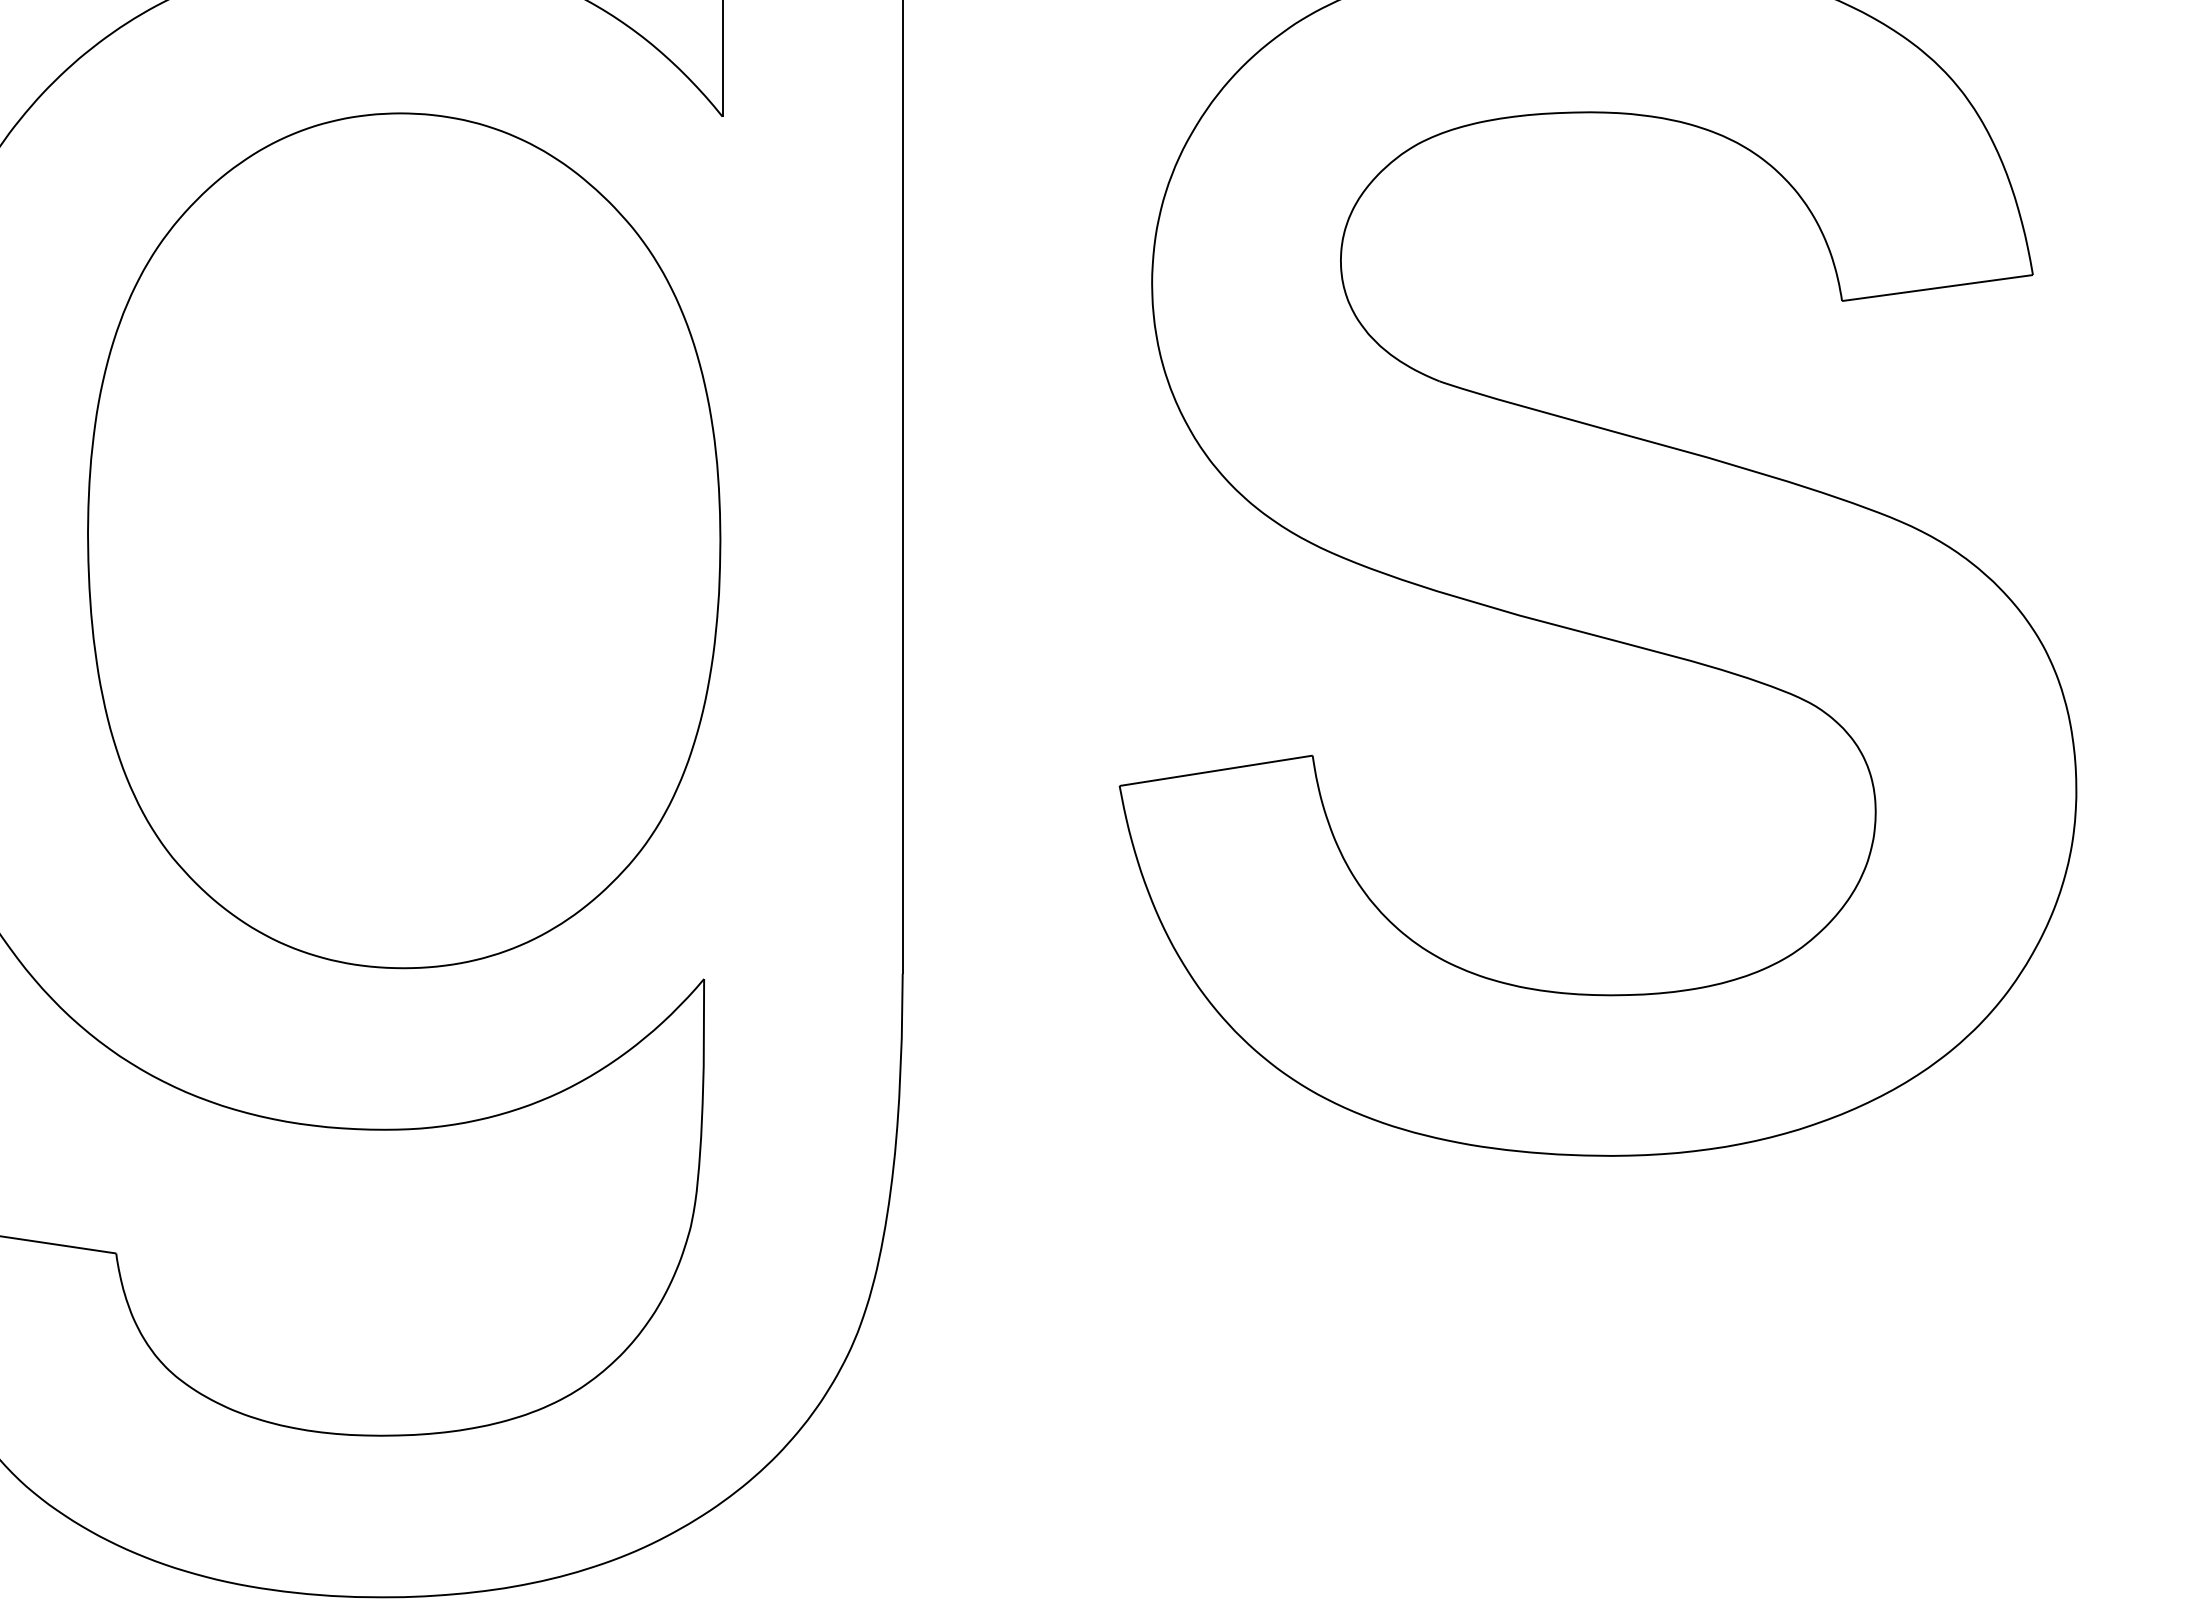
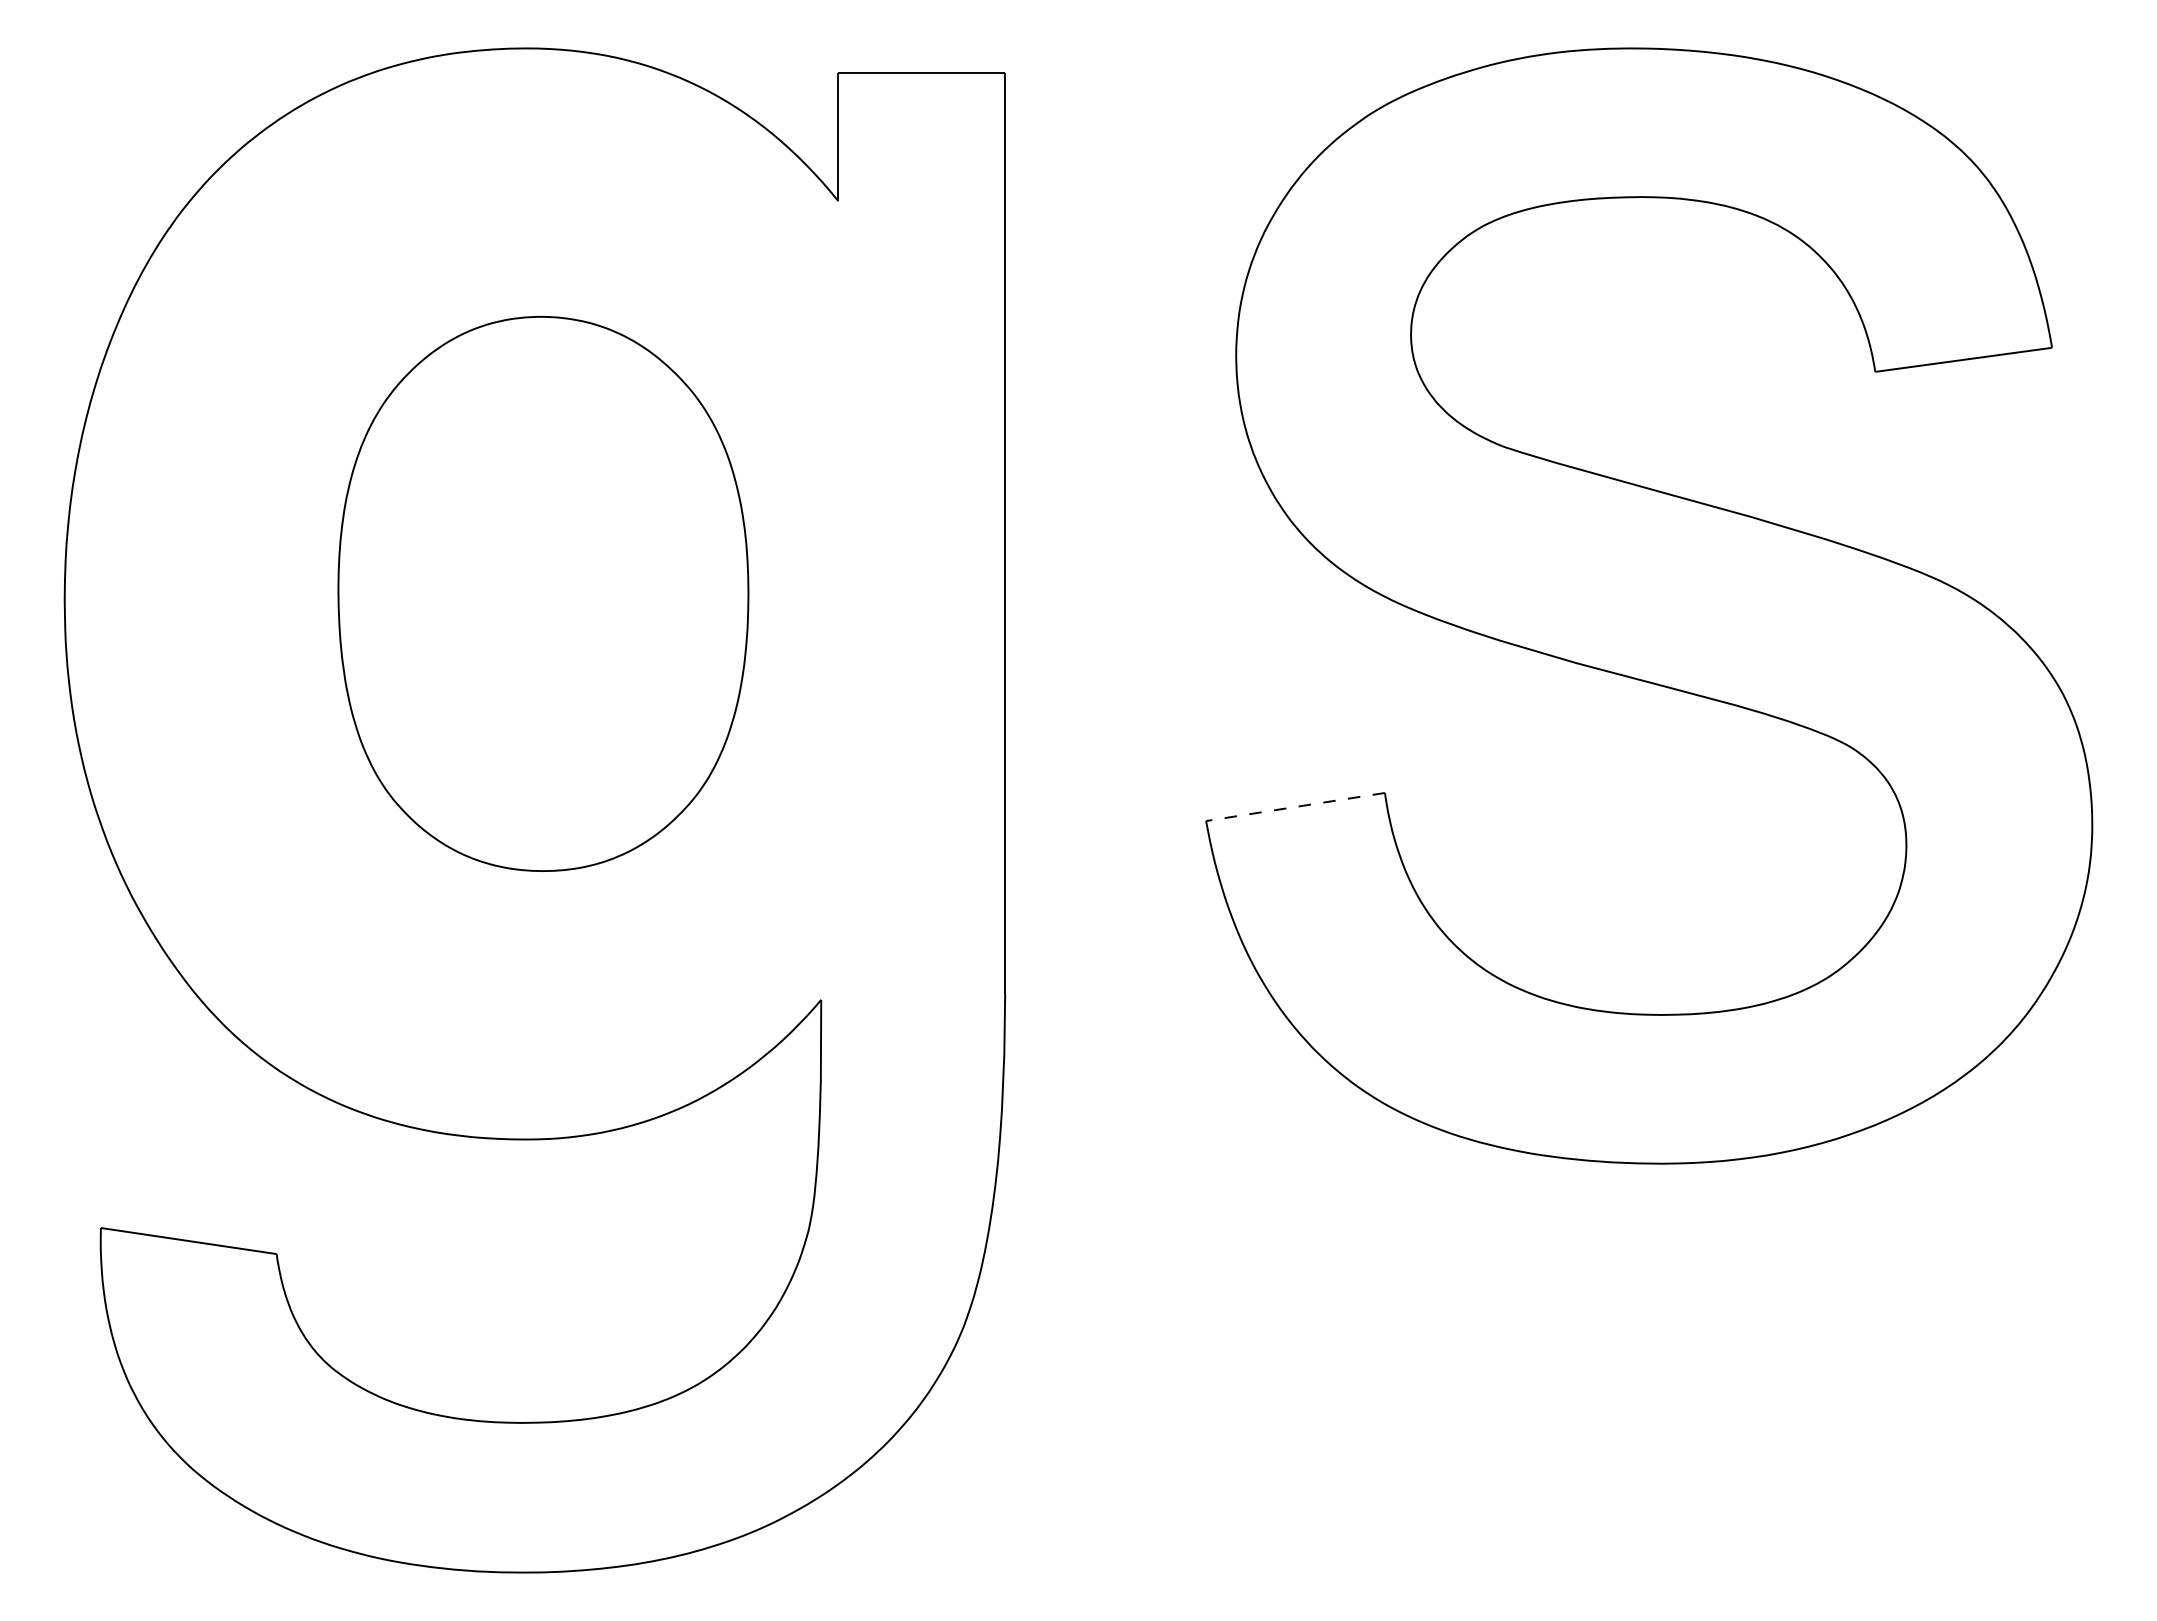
part: (404, 540) -> (543, 593), size x0.7
line: (1216, 771) -> (1295, 807), solid -> dashed

